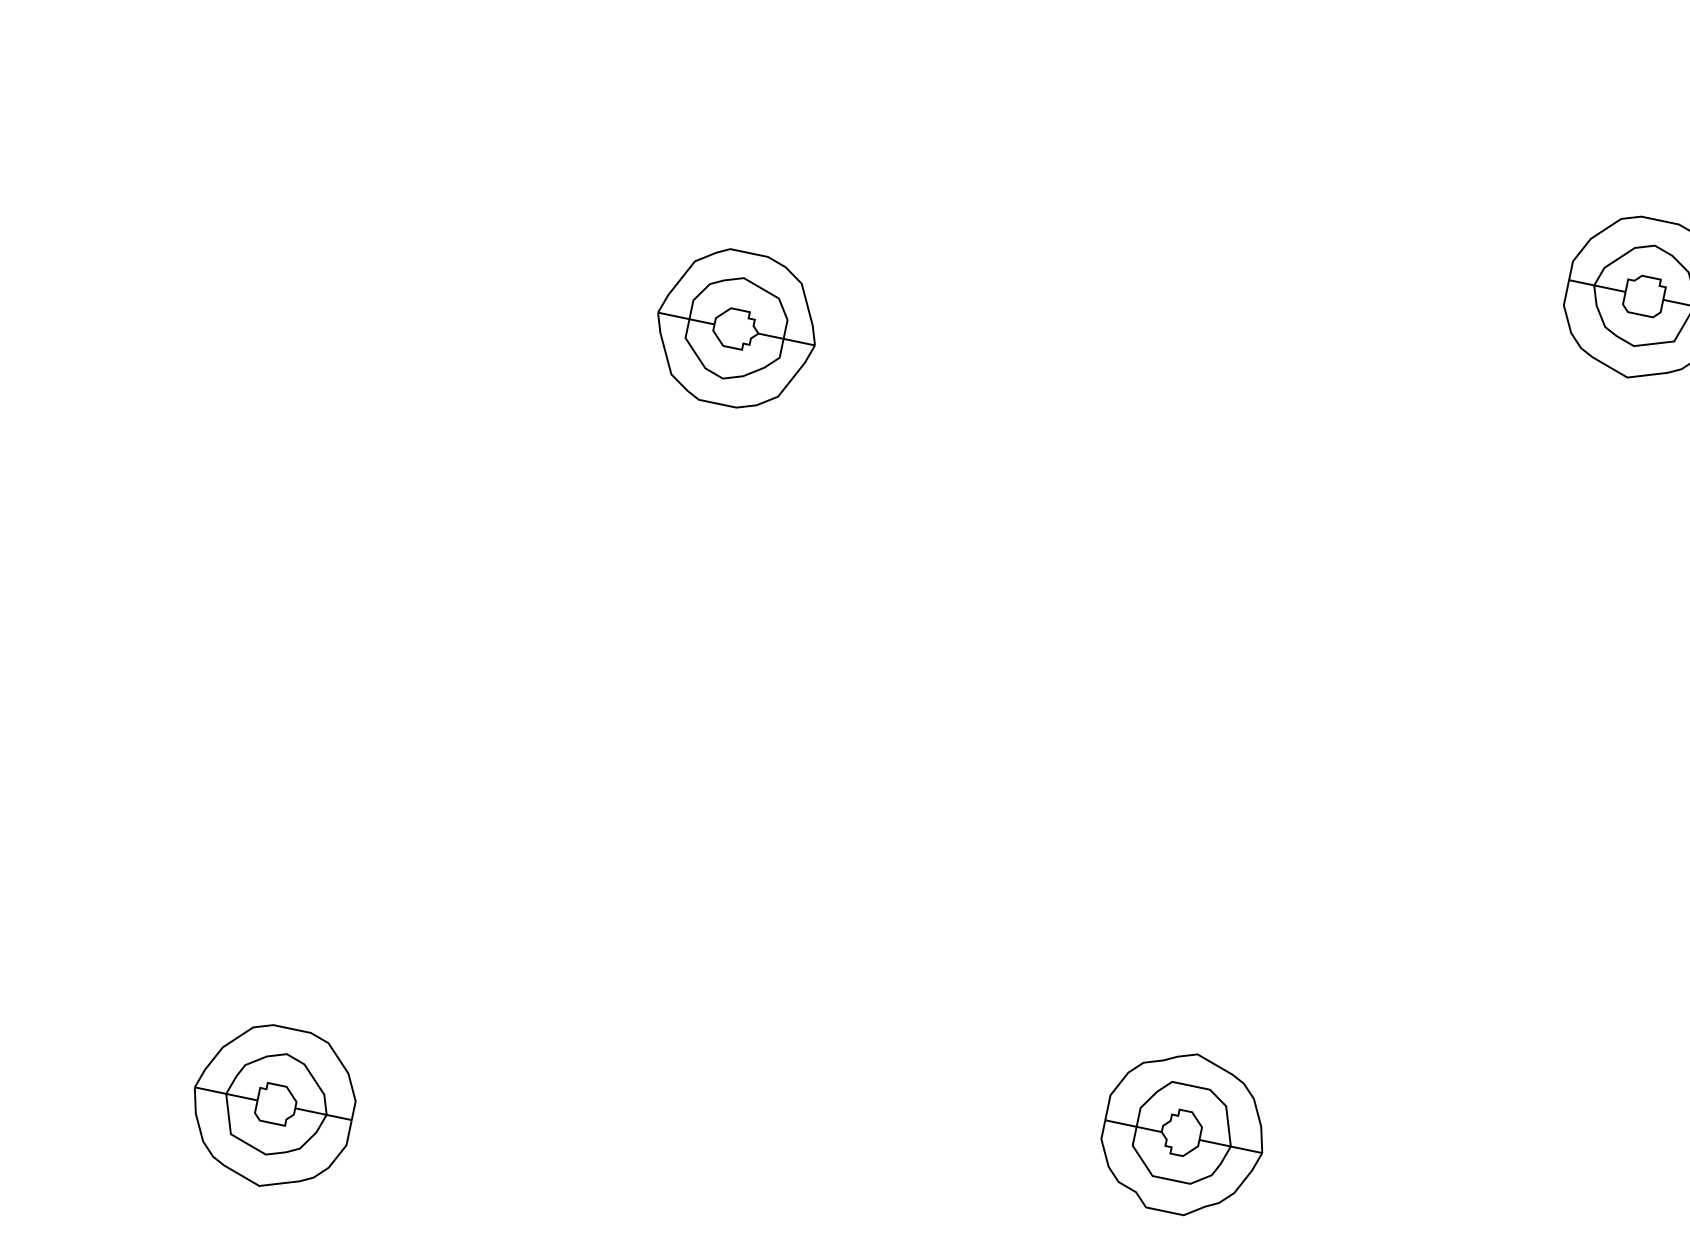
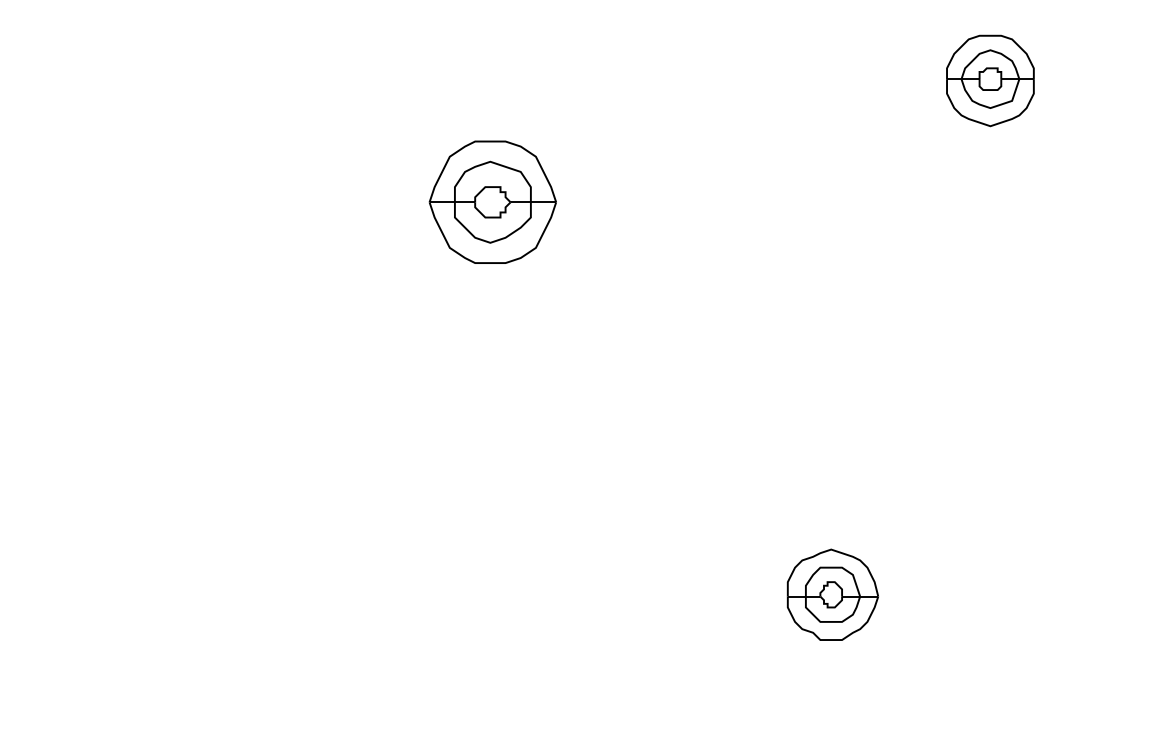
part: (736, 327) -> (492, 201), size x1.4
part: (272, 1107) -> (326, 685), removed

